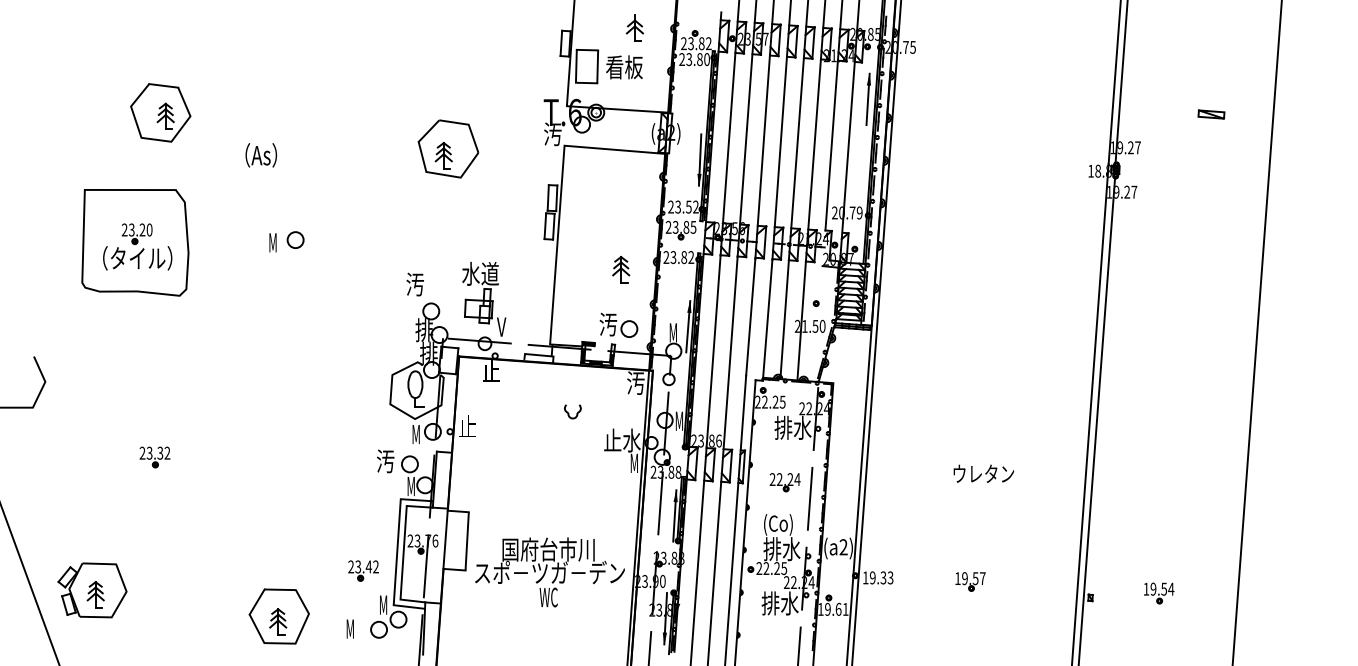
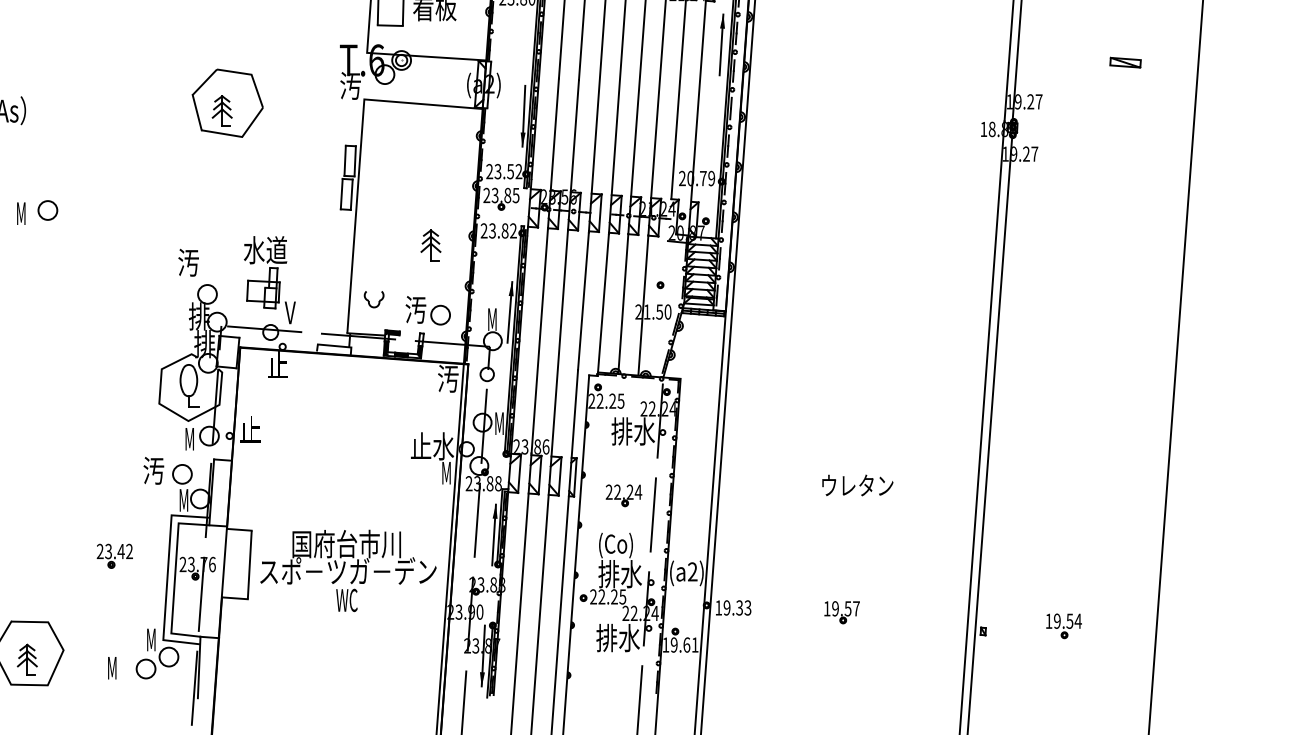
part: (572, 411) -> (373, 299), moved
part: (363, 570) -> (114, 555), moved
text: (549, 572) -> (347, 571), moved

